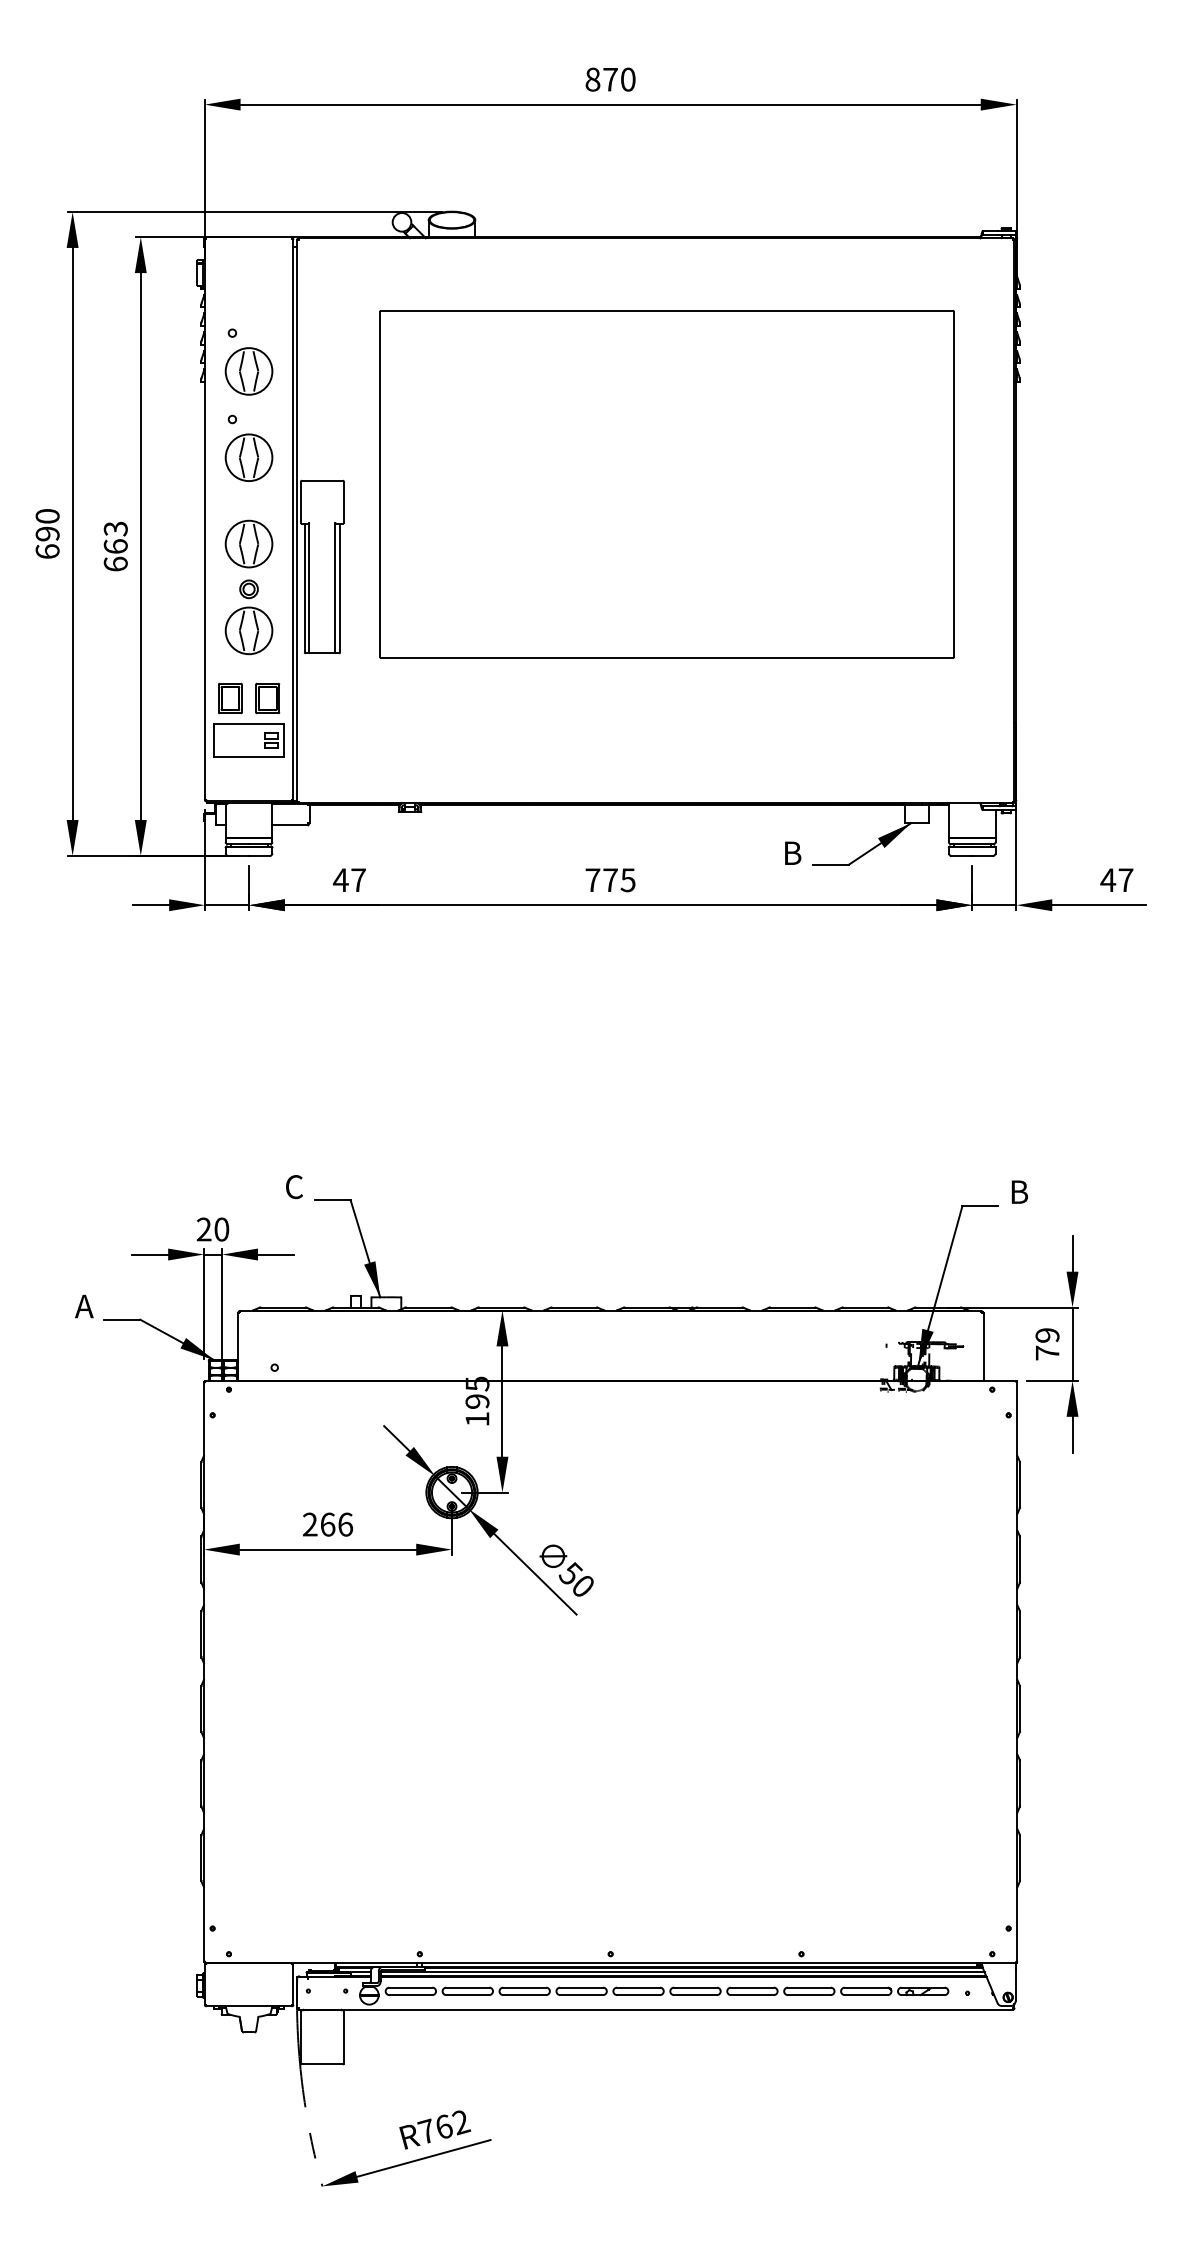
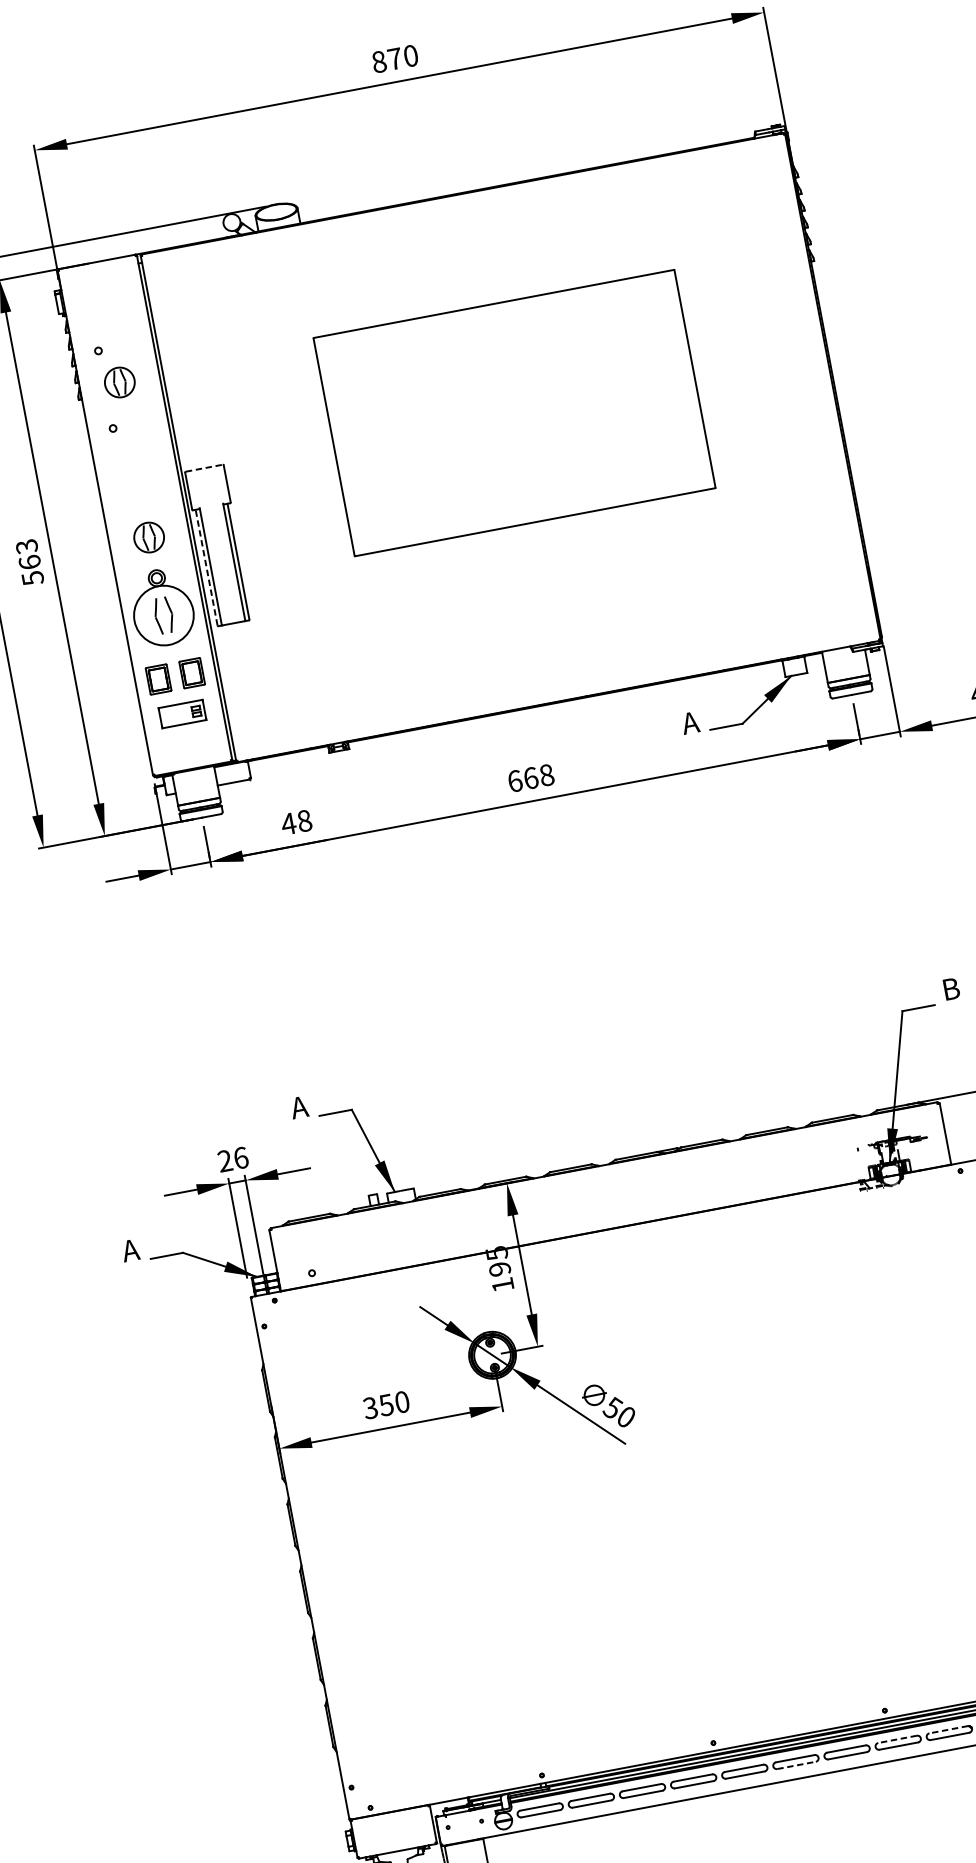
part: (248, 371) -> (119, 382), size x0.7
part: (248, 457) -> (133, 459), removed
line: (322, 480) -> (204, 468), solid -> dashed
part: (666, 484) -> (514, 413), size x0.7
part: (248, 543) -> (148, 537), size x0.7
text: (115, 563) -> (32, 577), 663 -> 563
line: (304, 587) -> (206, 567), solid -> dashed
circle: (248, 630) -> (163, 615), size x1.4
part: (248, 740) -> (182, 714), size x0.7
text: (792, 852) -> (689, 722), B -> A
text: (358, 880) -> (304, 821), 47 -> 48
text: (610, 880) -> (531, 778), 775 -> 668
text: (294, 1187) -> (299, 1107), C -> A
text: (221, 1229) -> (240, 1158), 20 -> 26
text: (327, 1524) -> (386, 1405), 266 -> 350
line: (808, 1987) -> (896, 1739), solid -> dashed
line: (865, 1987) -> (948, 1729), solid -> dashed
line: (695, 1995) -> (796, 1765), solid -> dashed

